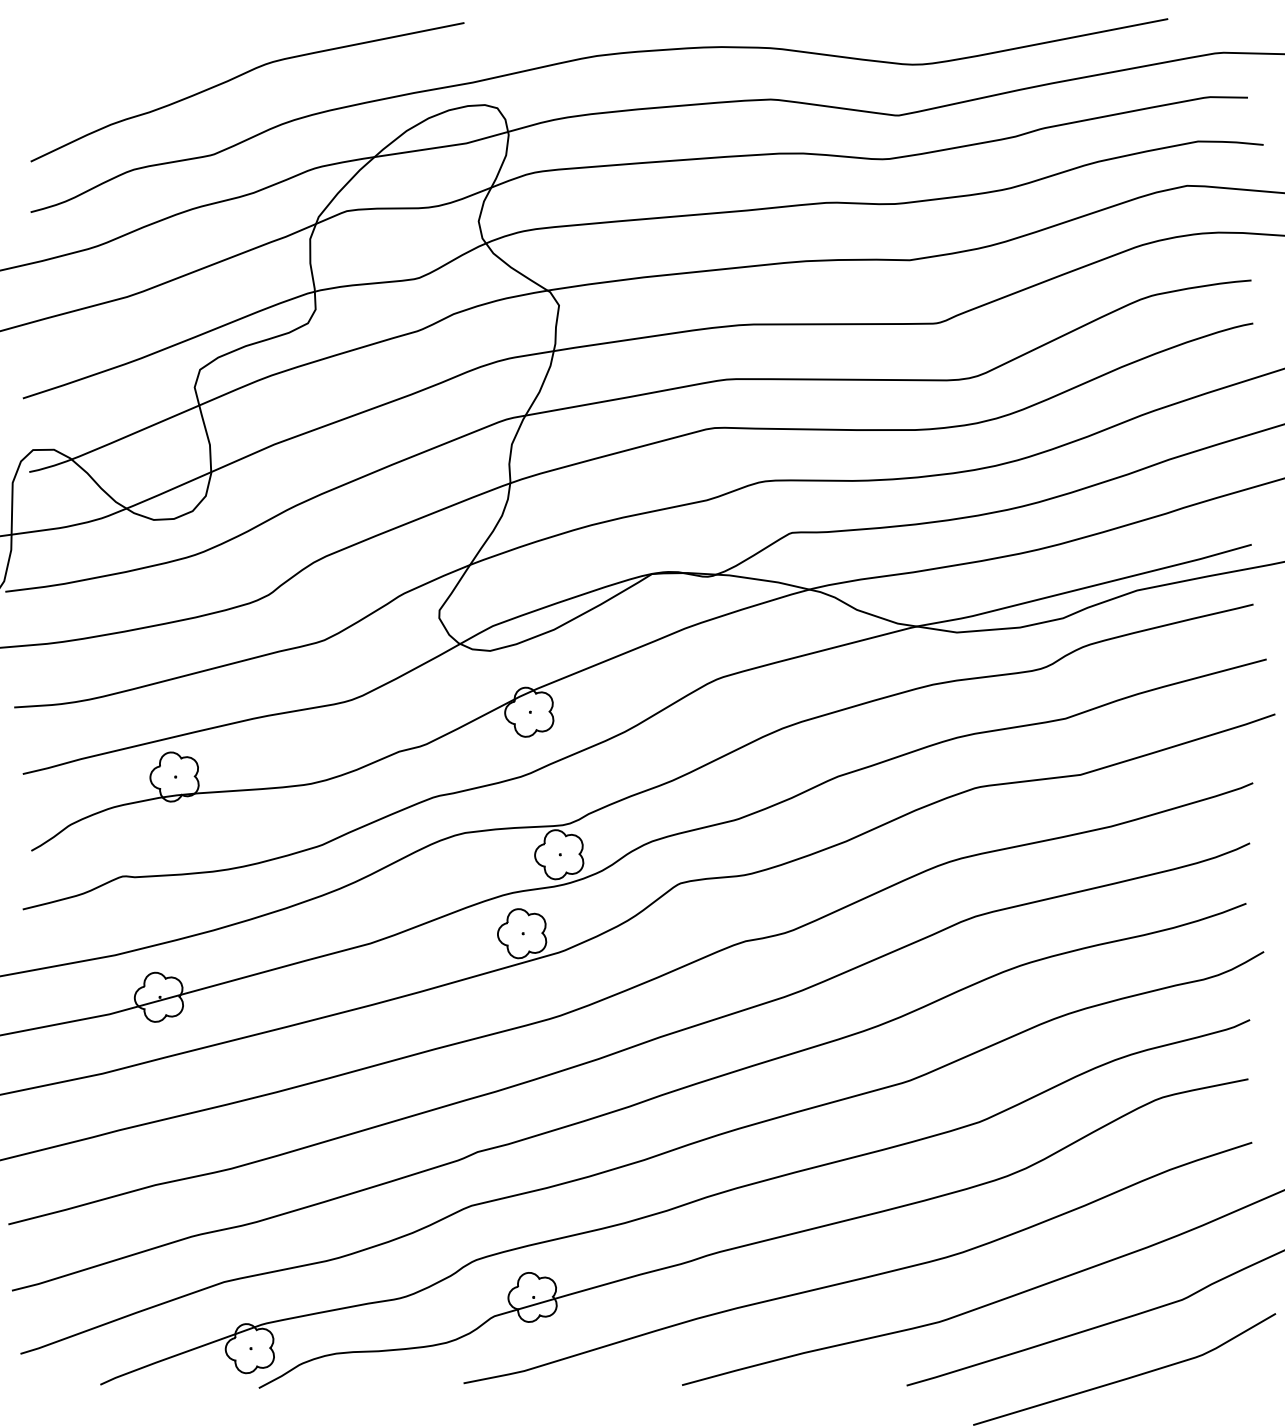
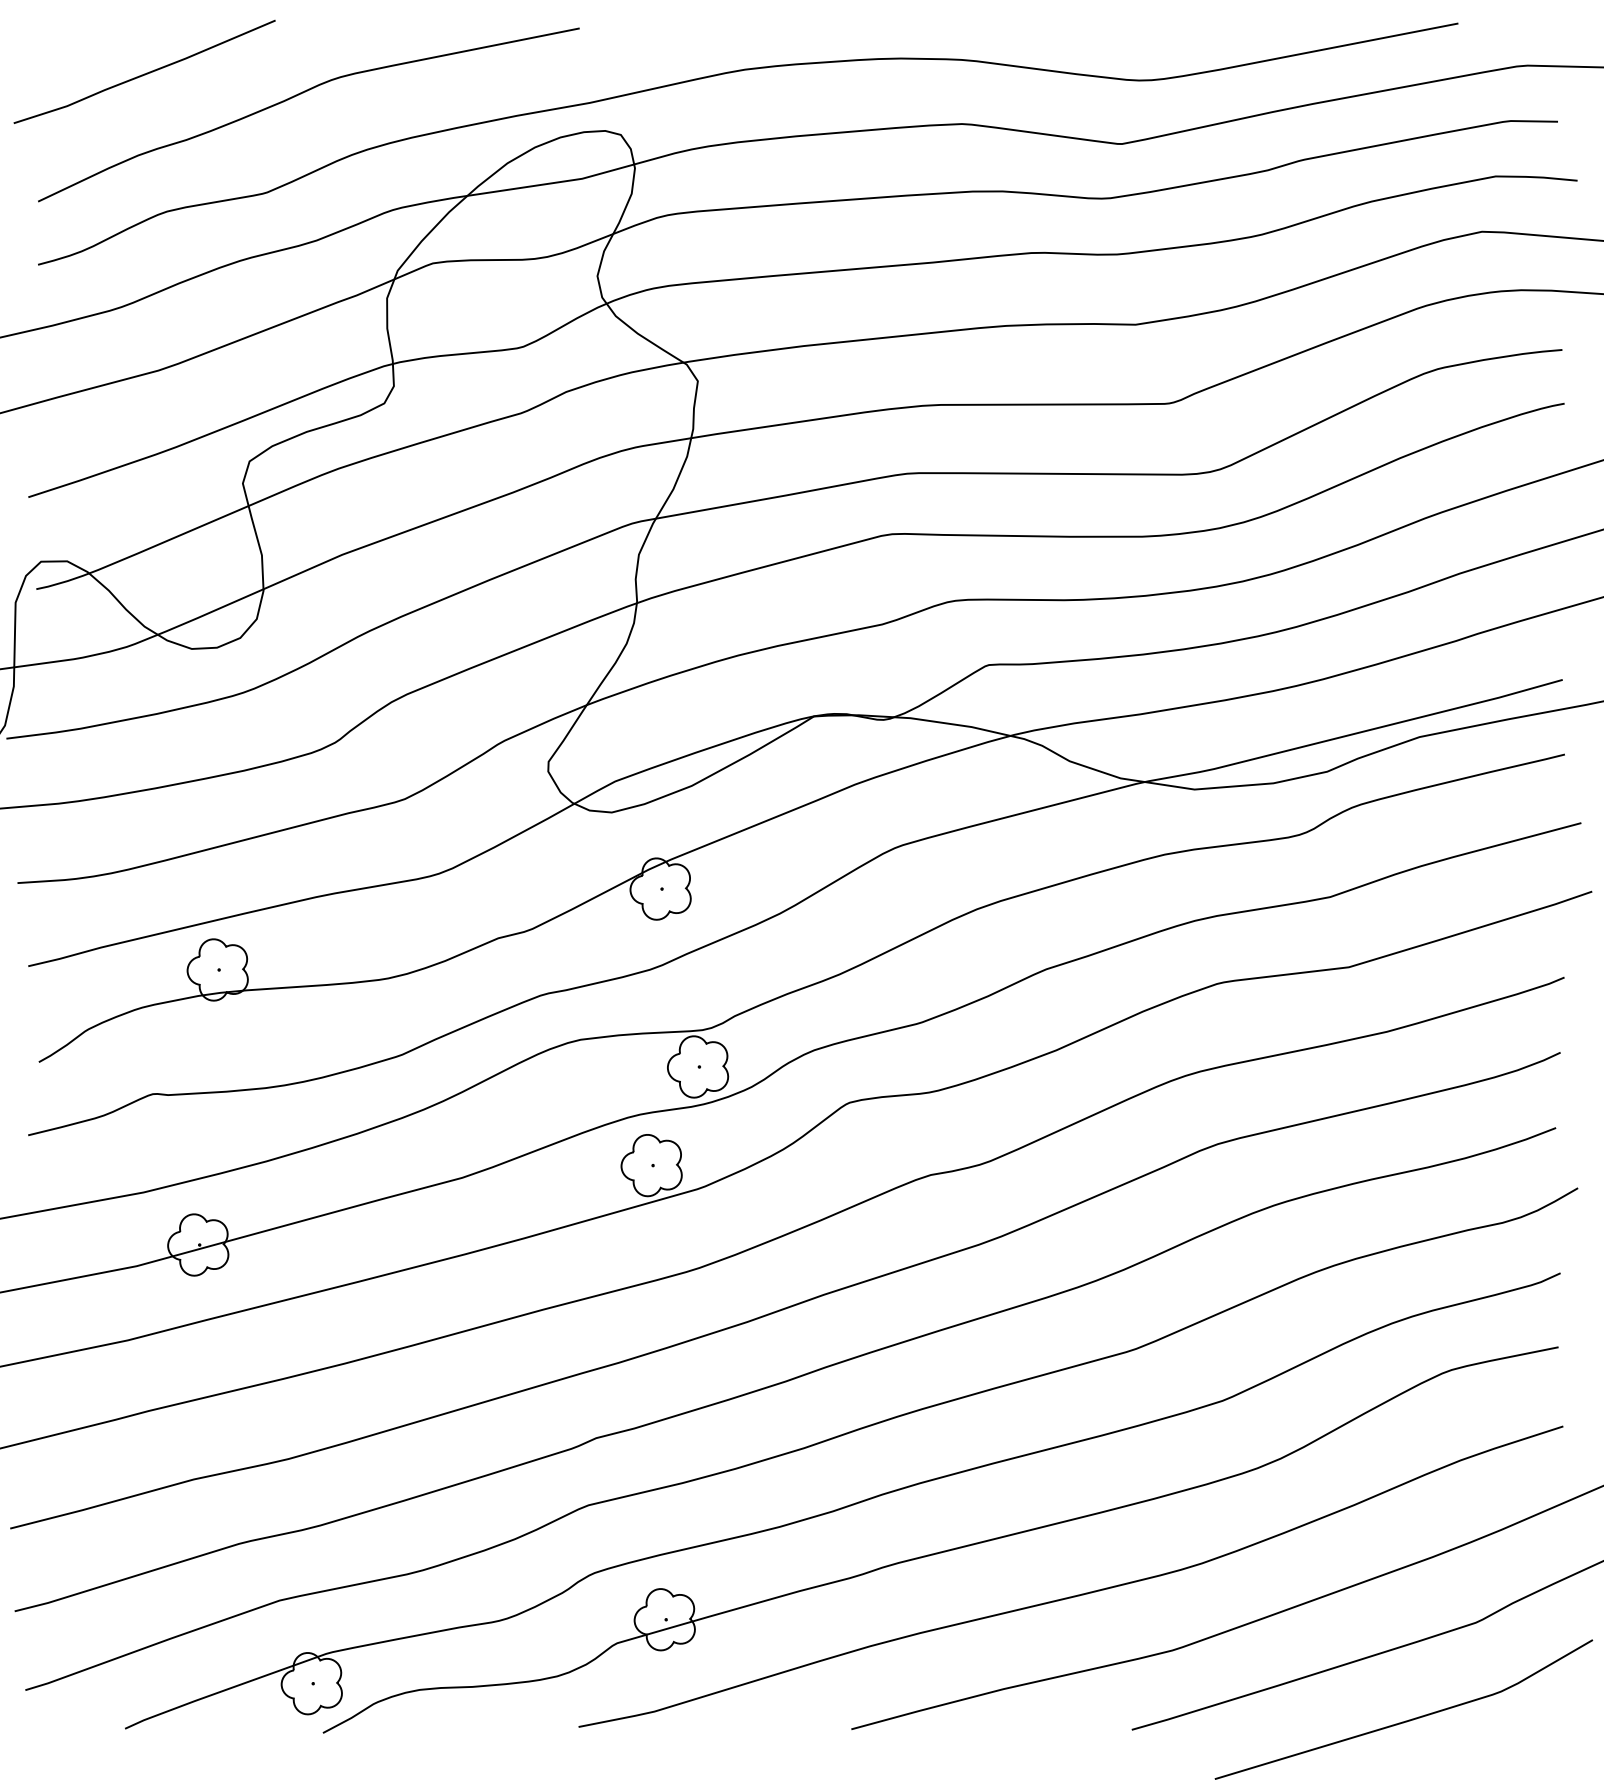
line: (115, 59) -> (144, 73), added

